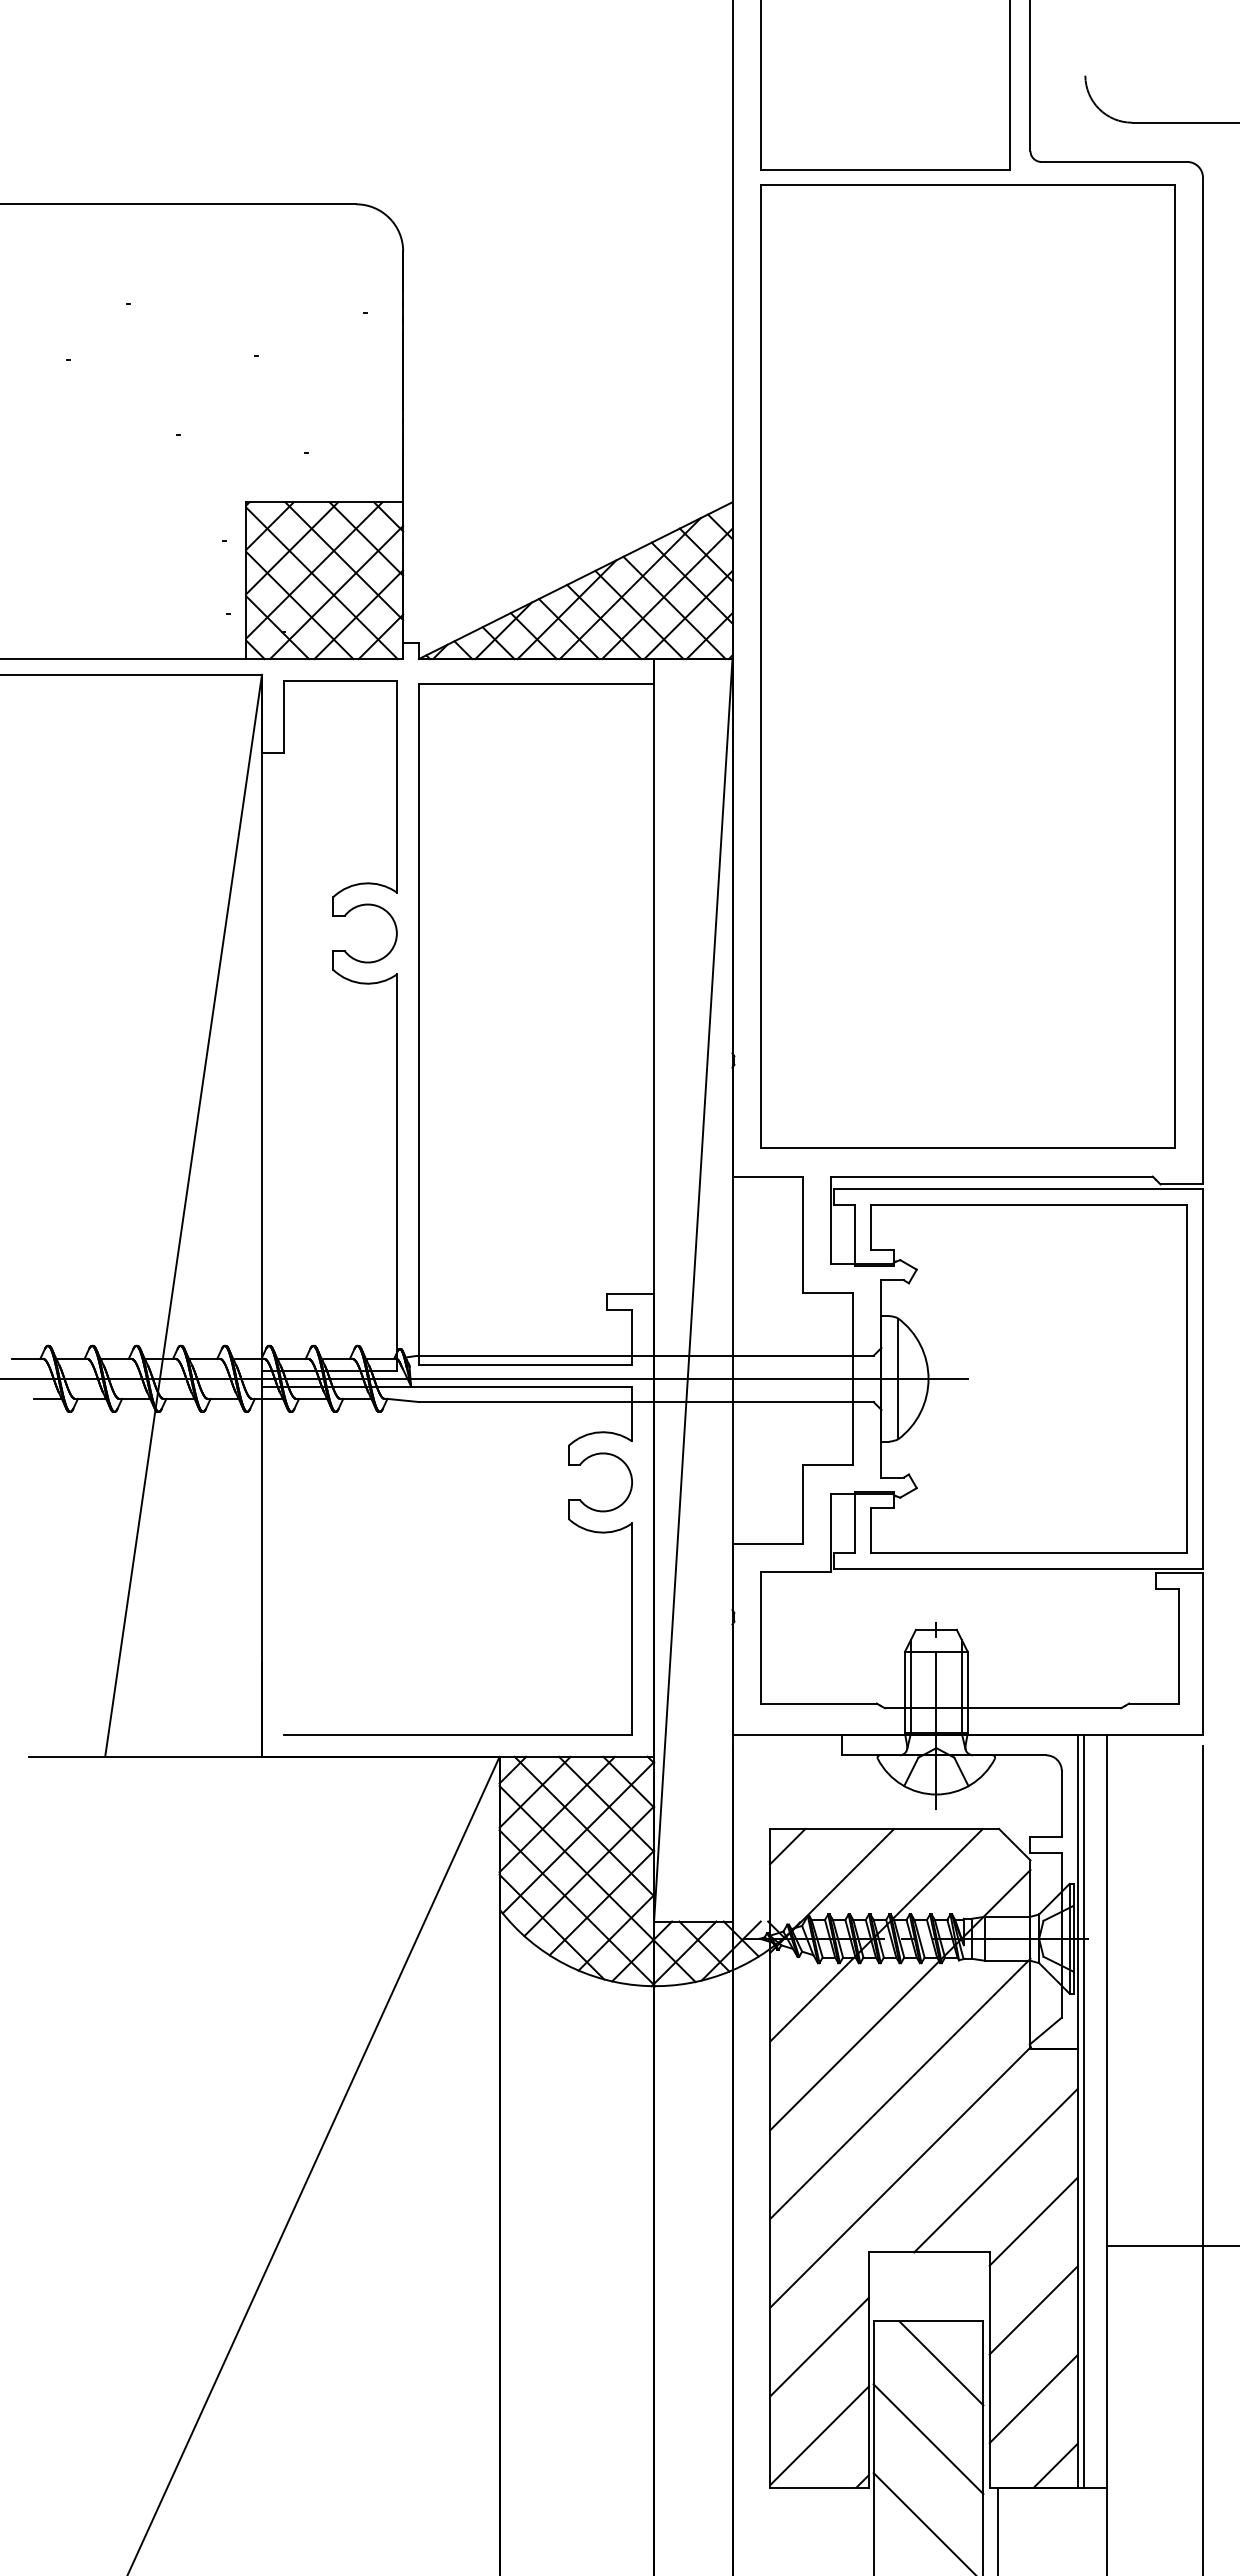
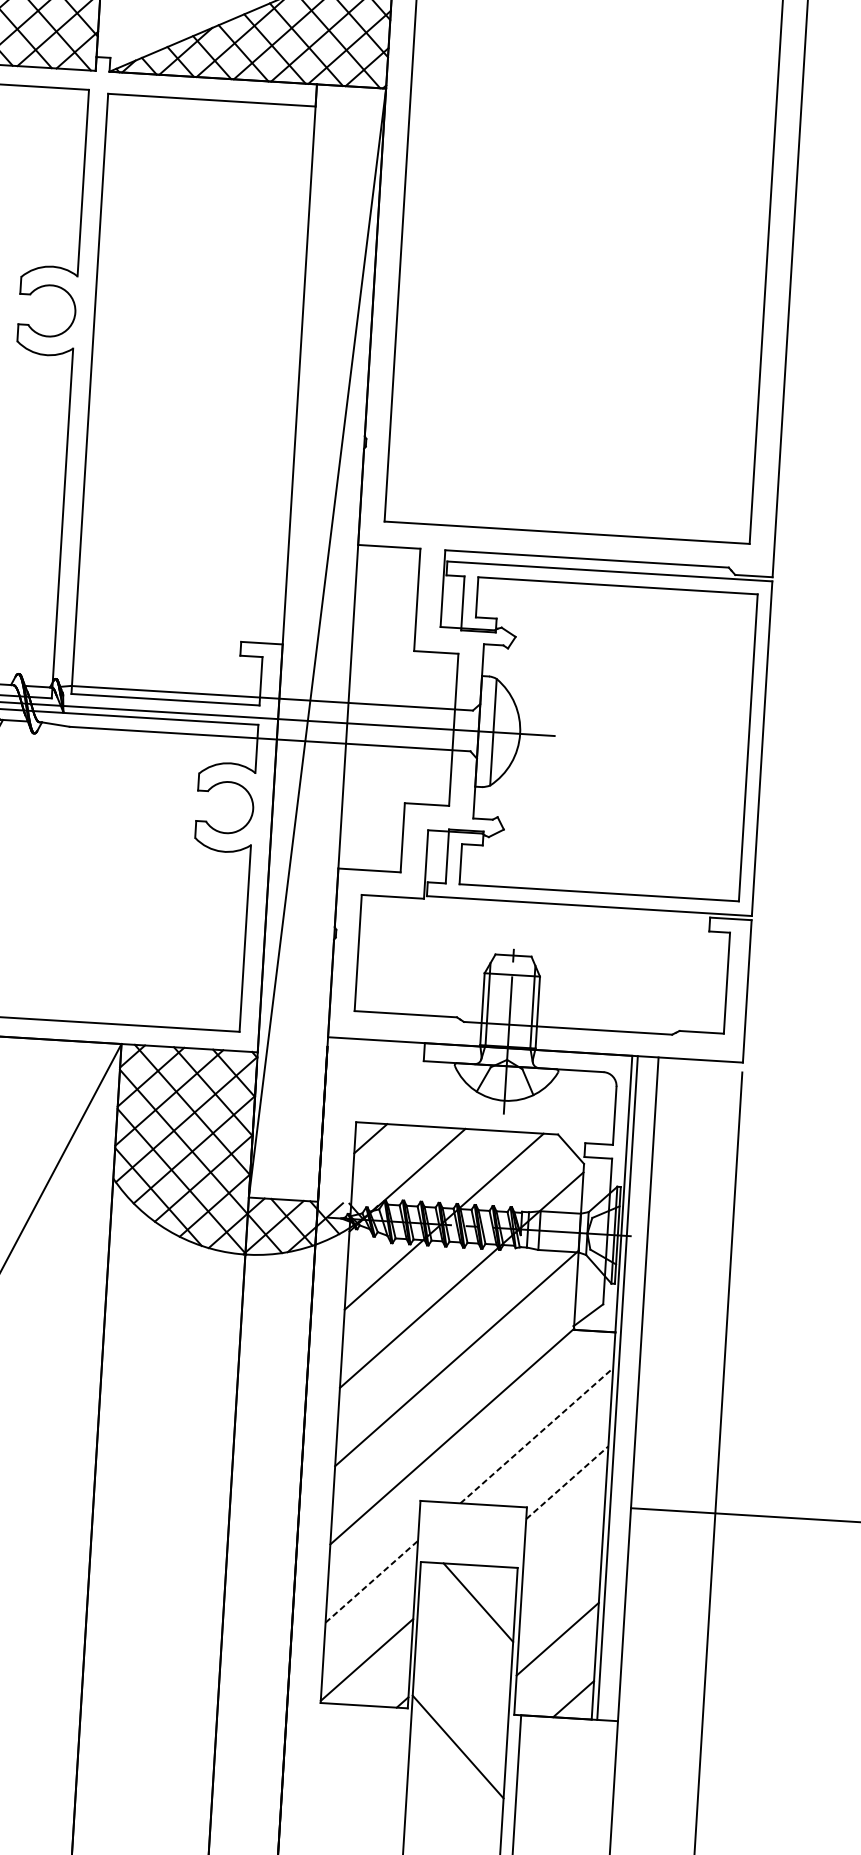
line: (996, 2170) -> (537, 1435), solid -> dashed
line: (1033, 2221) -> (567, 1482), solid -> dashed
line: (1033, 2310) -> (562, 1560), removed
line: (819, 2347) -> (371, 1582), solid -> dashed
line: (928, 2439) -> (462, 1669), removed

